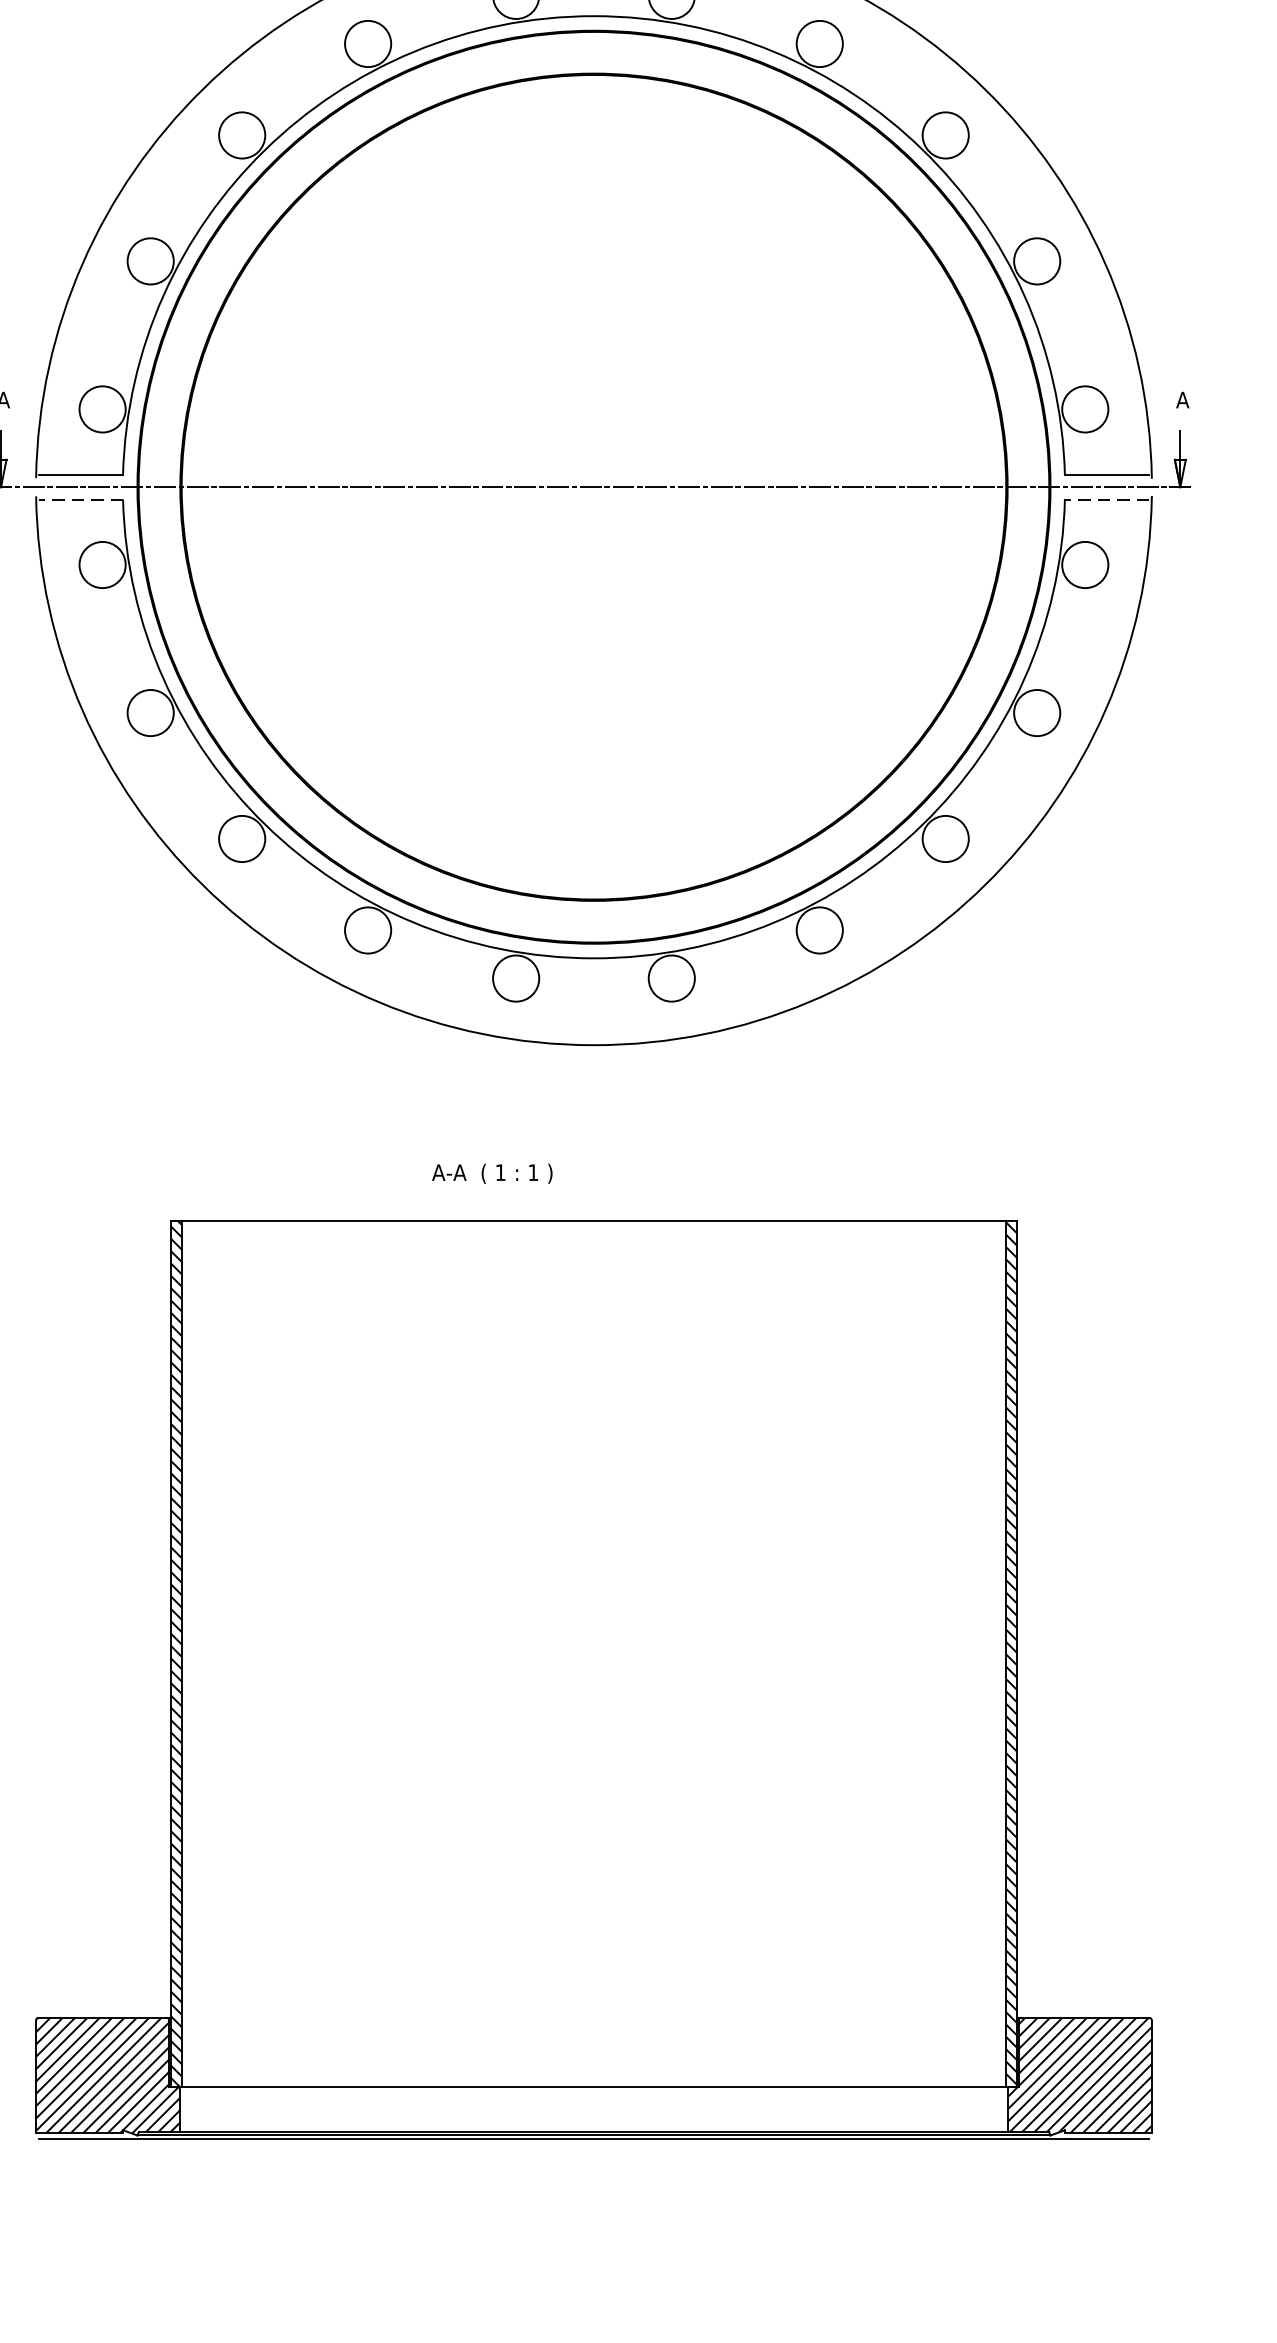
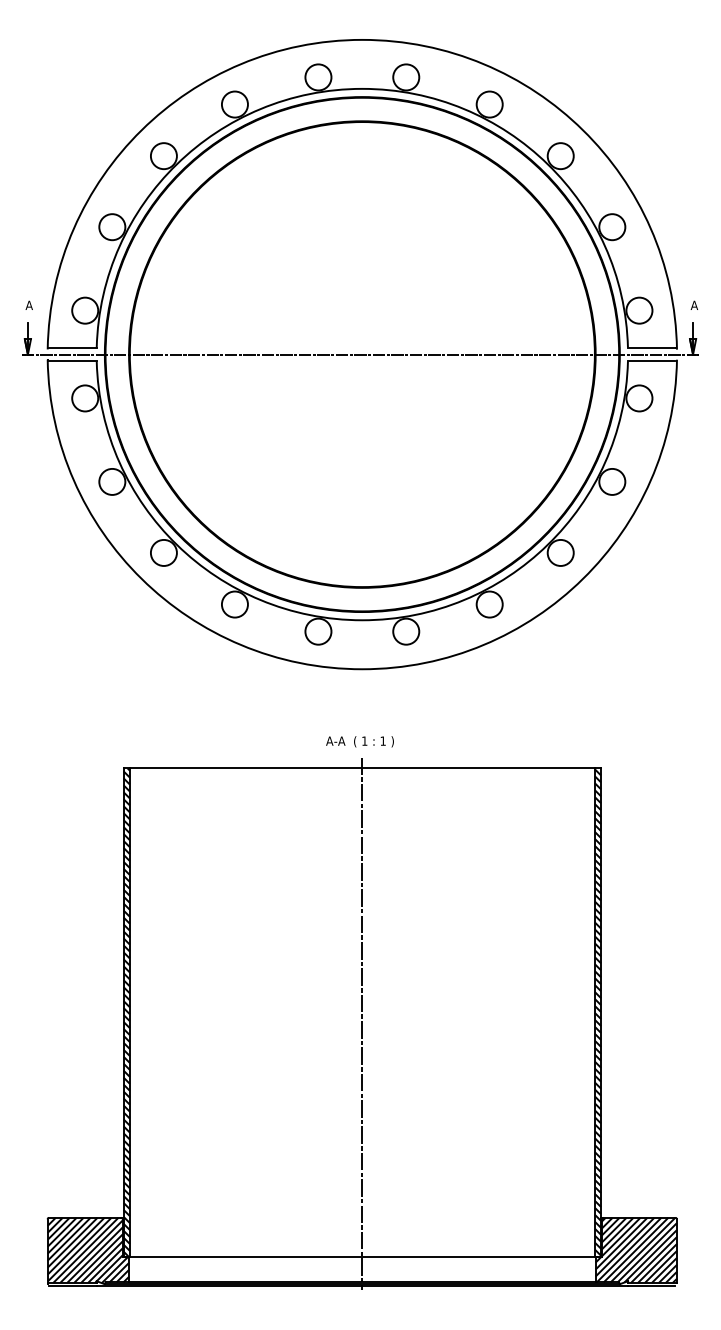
line: (81, 499) -> (73, 361), dashed -> solid
line: (1106, 499) -> (651, 361), dashed -> solid
text: (491, 1173) -> (359, 741), moved
line: (594, 1673) -> (362, 1023), added

